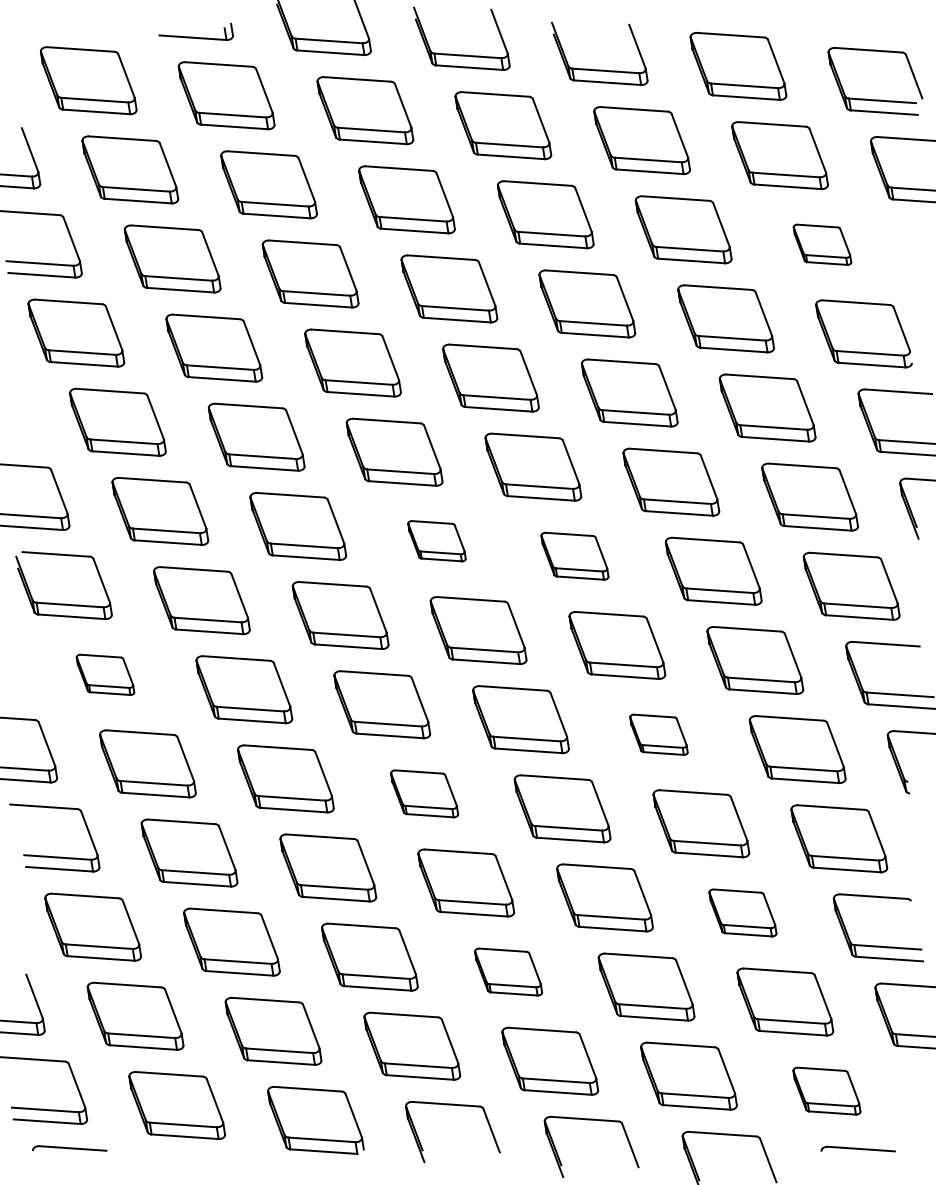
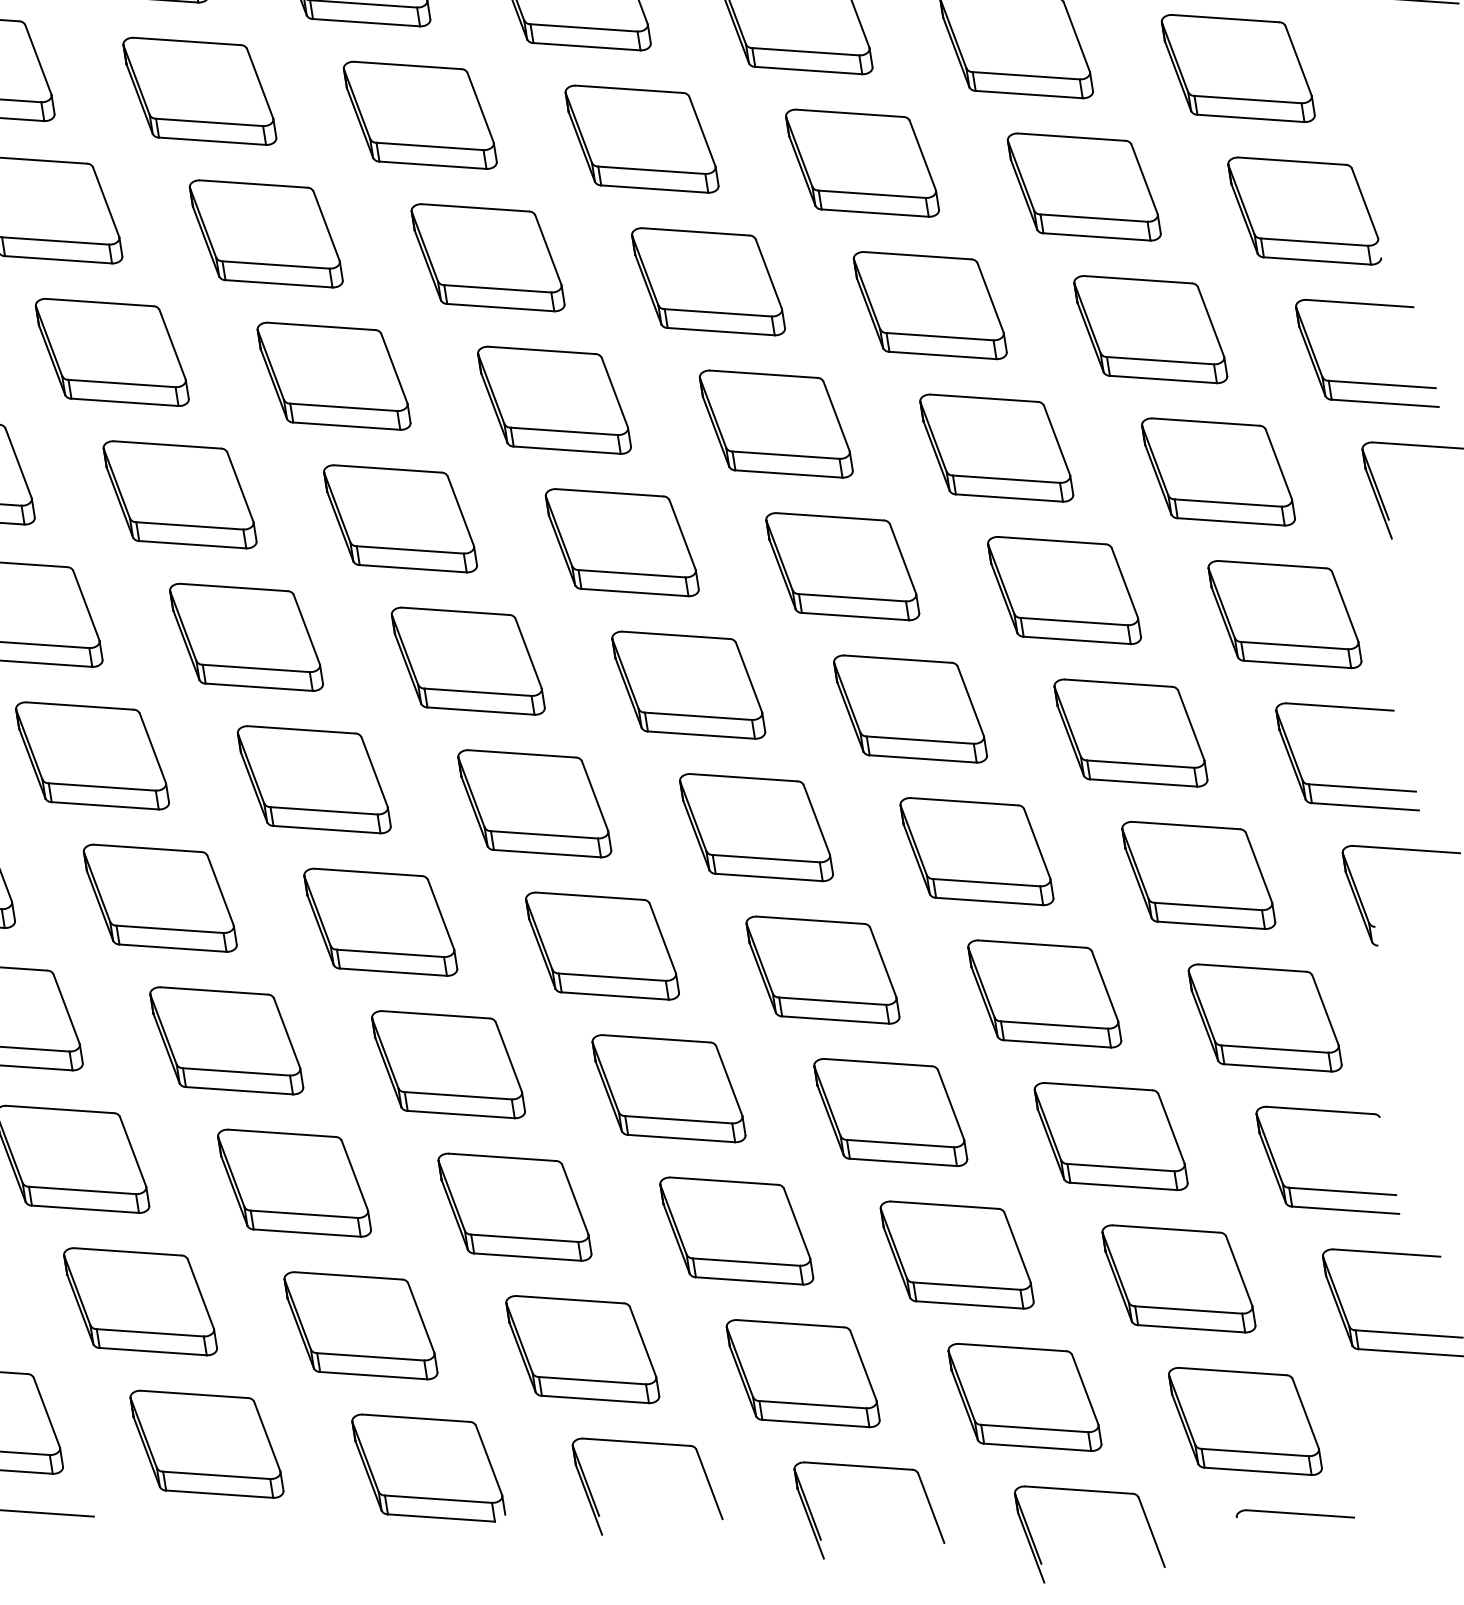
part: (822, 244) -> (1238, 68), size x1.67
part: (436, 540) -> (621, 541), size x1.67
part: (574, 555) -> (841, 565), size x1.43
part: (105, 674) -> (92, 755), size x1.67
part: (658, 734) -> (976, 851), size x1.67
part: (424, 793) -> (602, 945), size x1.43
part: (742, 912) -> (1110, 1135), size x1.43
part: (508, 971) -> (736, 1230), size x1.43
part: (826, 1090) -> (1244, 1420), size x1.43

